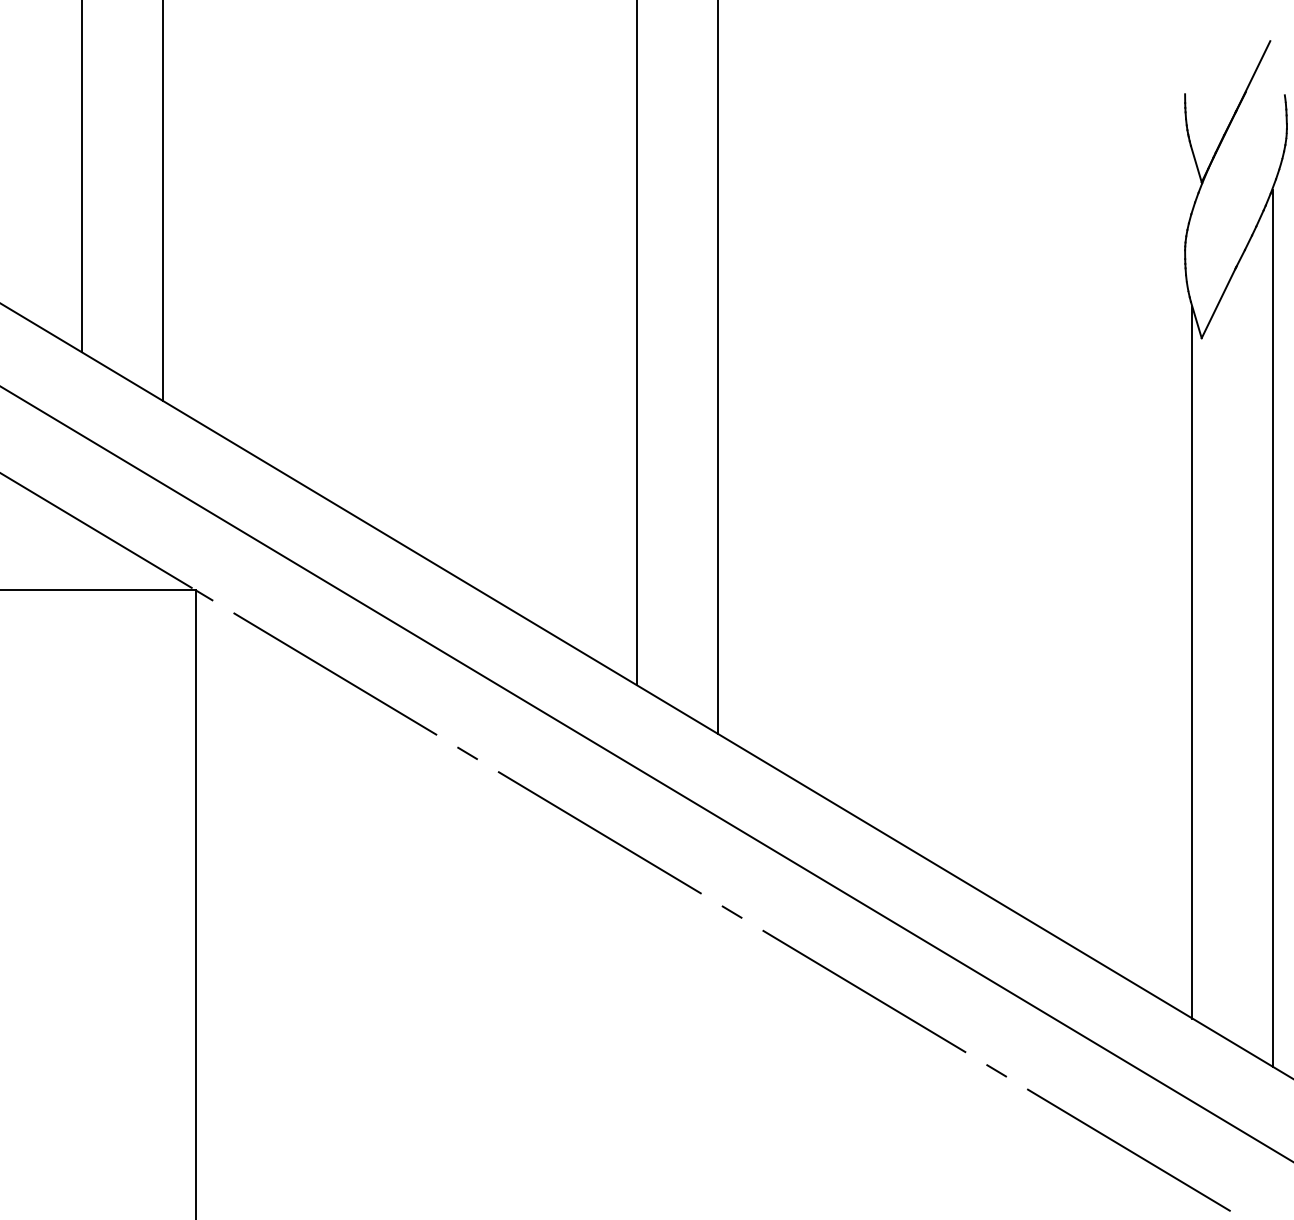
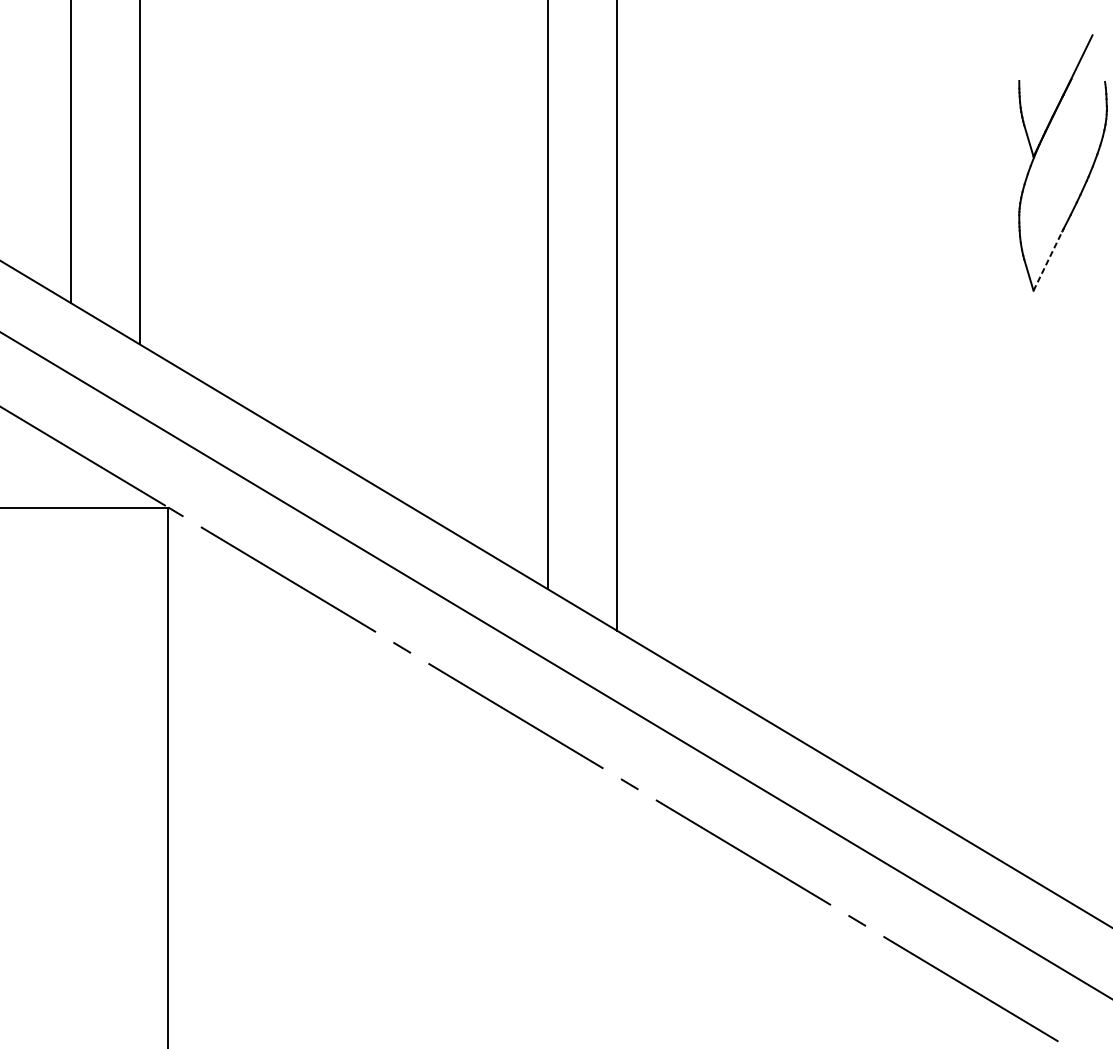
line: (1219, 302) -> (1048, 260), solid -> dashed
line: (1273, 627) -> (1095, 539), removed
line: (1192, 662) -> (1025, 569), removed

